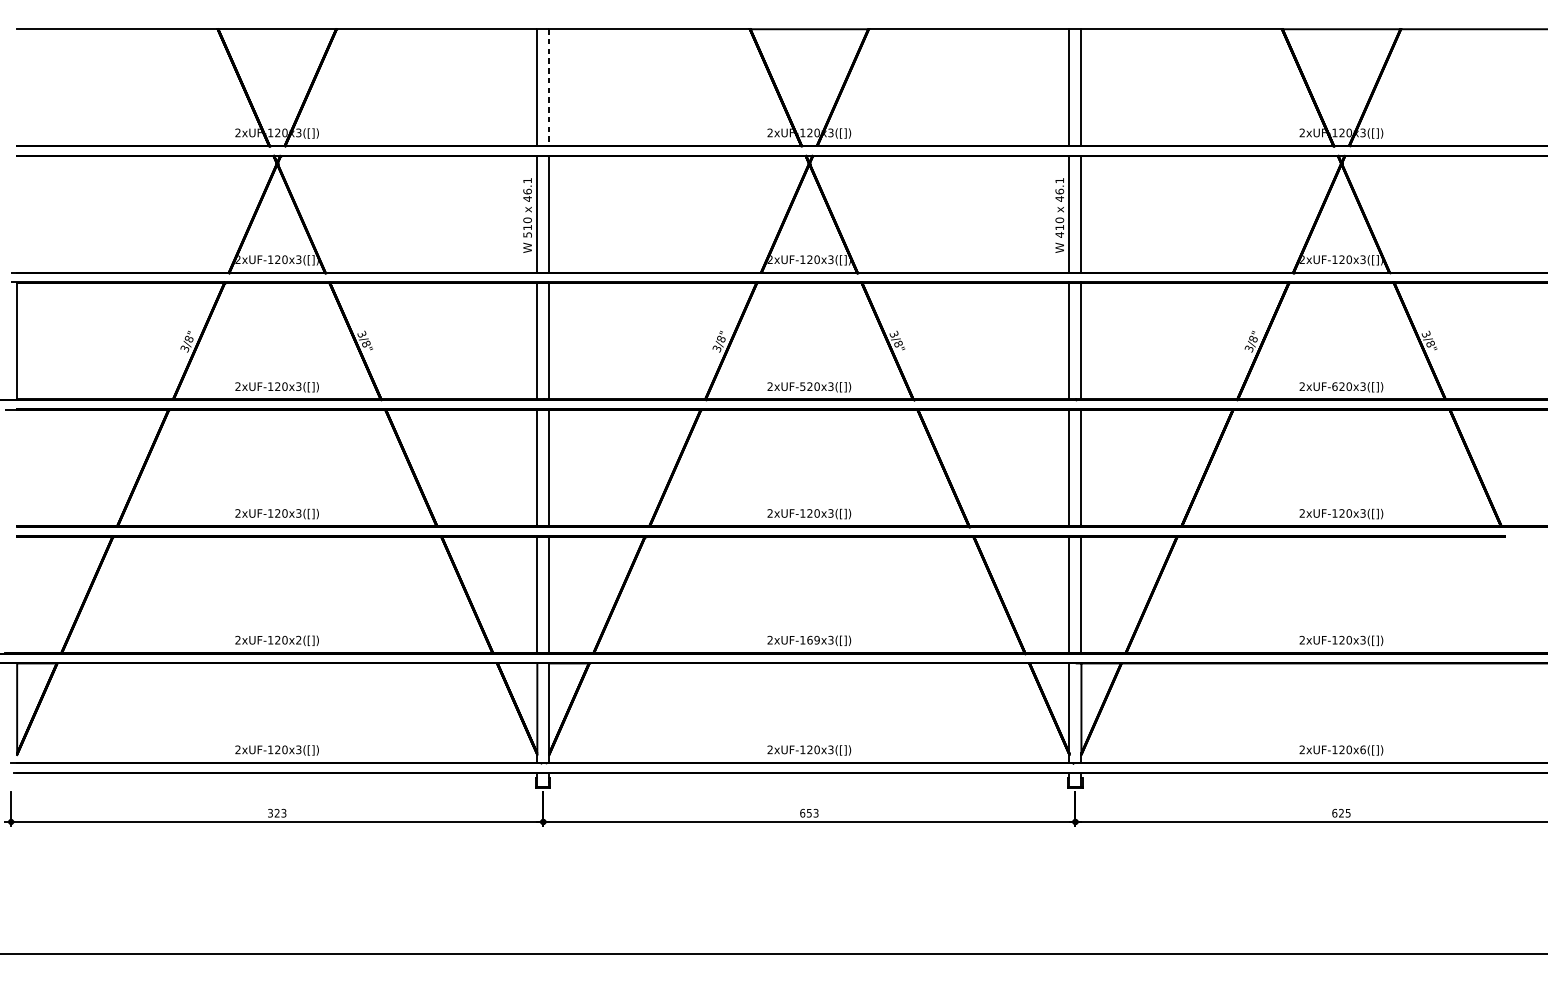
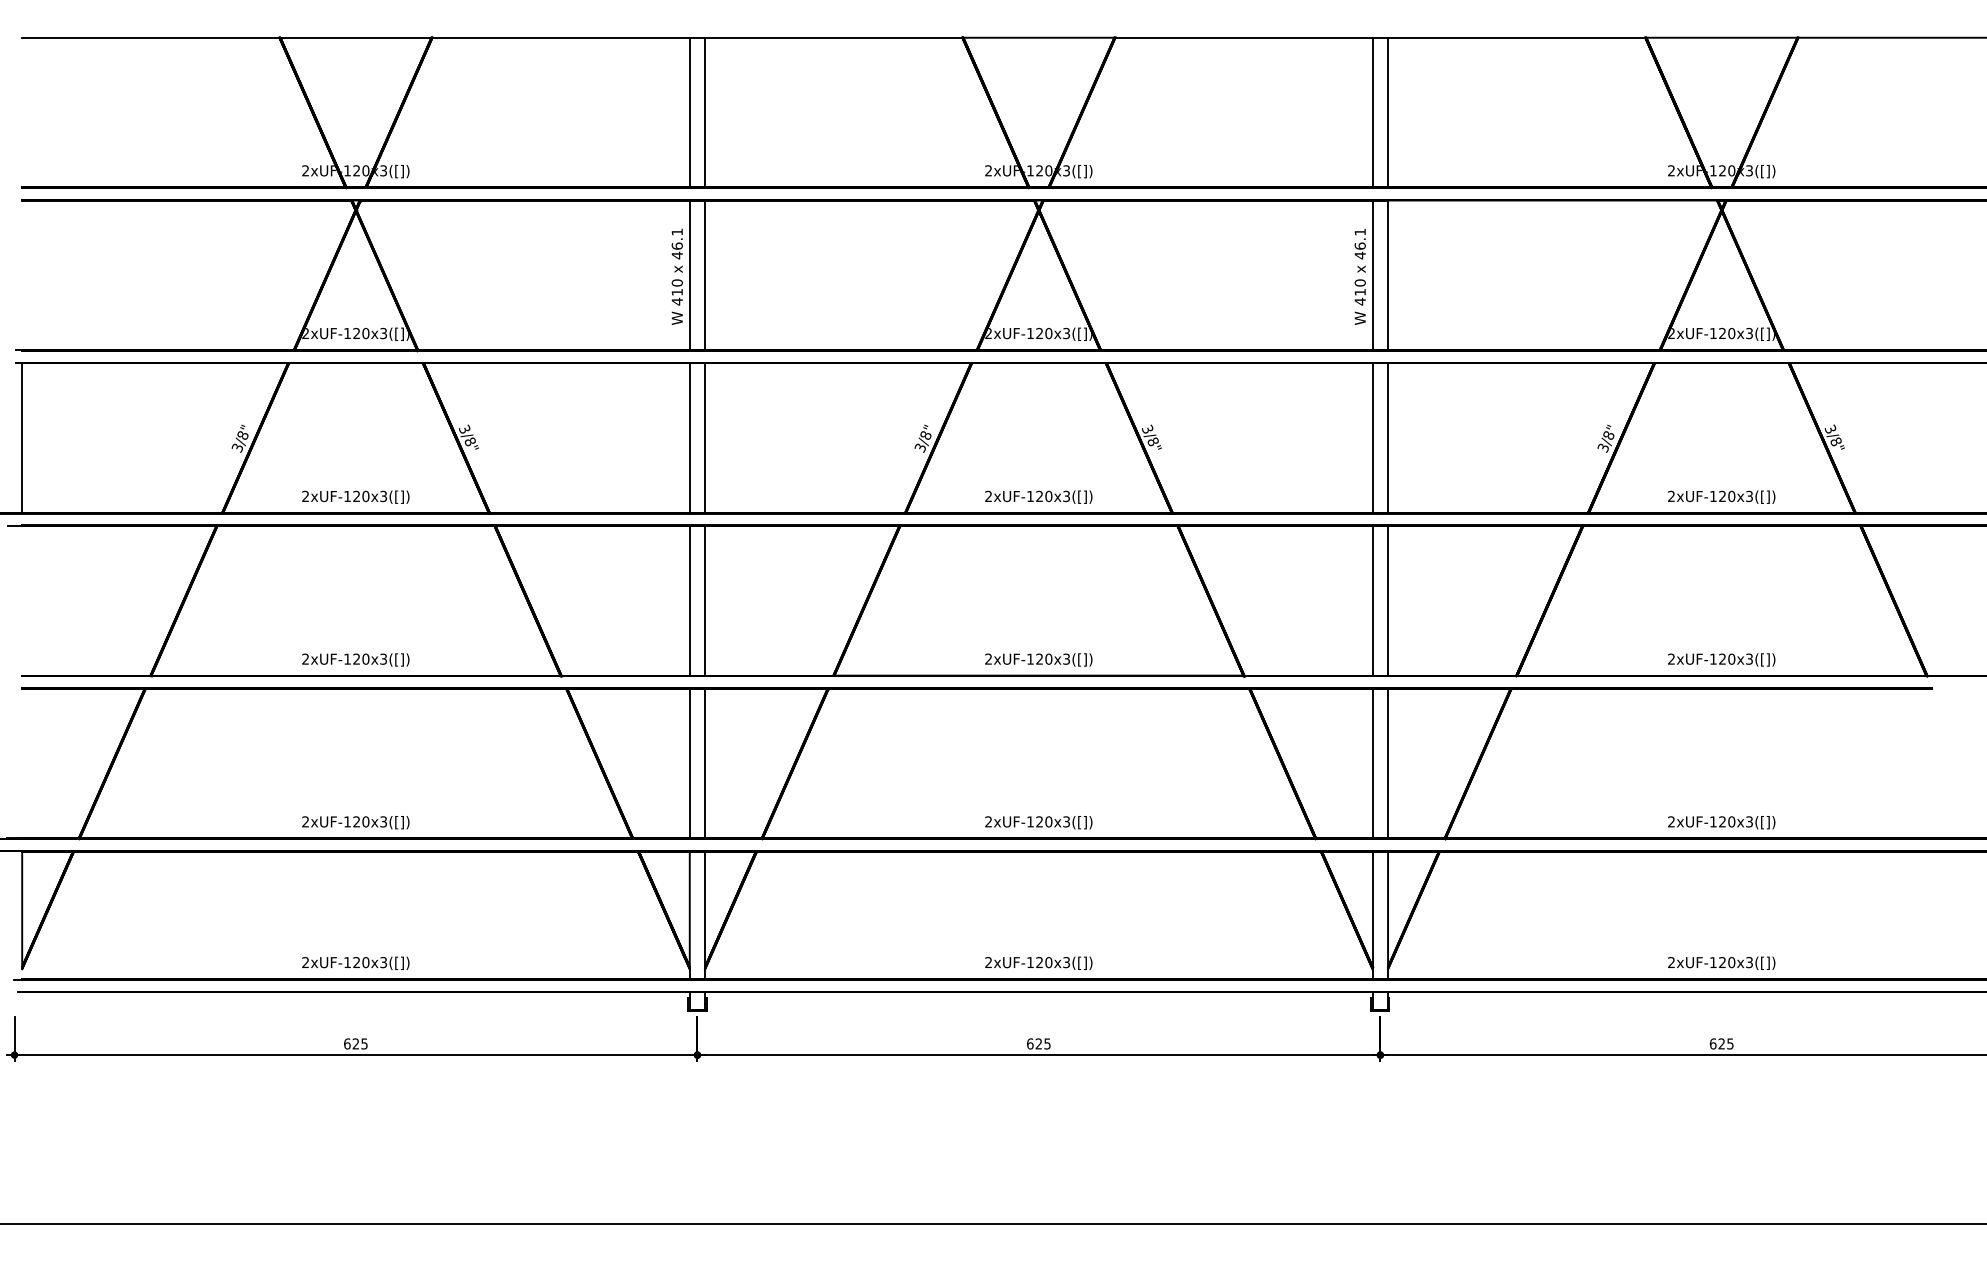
line: (549, 94) -> (705, 121), dashed -> solid
text: (526, 234) -> (676, 301), 510 -> 410
text: (802, 386) -> (1030, 496), 2xUF-520x3([]) -> 2xUF-120x3([])
text: (1335, 386) -> (1713, 496), 2xUF-620x3([]) -> 2xUF-120x3([])
text: (813, 639) -> (1044, 821), 2xUF-169x3([]) -> 2xUF-120x3([])
text: (298, 640) -> (383, 822), 2xUF-120x2([]) -> 2xUF-120x3([])
text: (1363, 749) -> (1749, 962), 2xUF-120x6([]) -> 2xUF-120x3([])
text: (276, 812) -> (355, 1043), 323 -> 625
text: (812, 812) -> (1042, 1043), 653 -> 625

